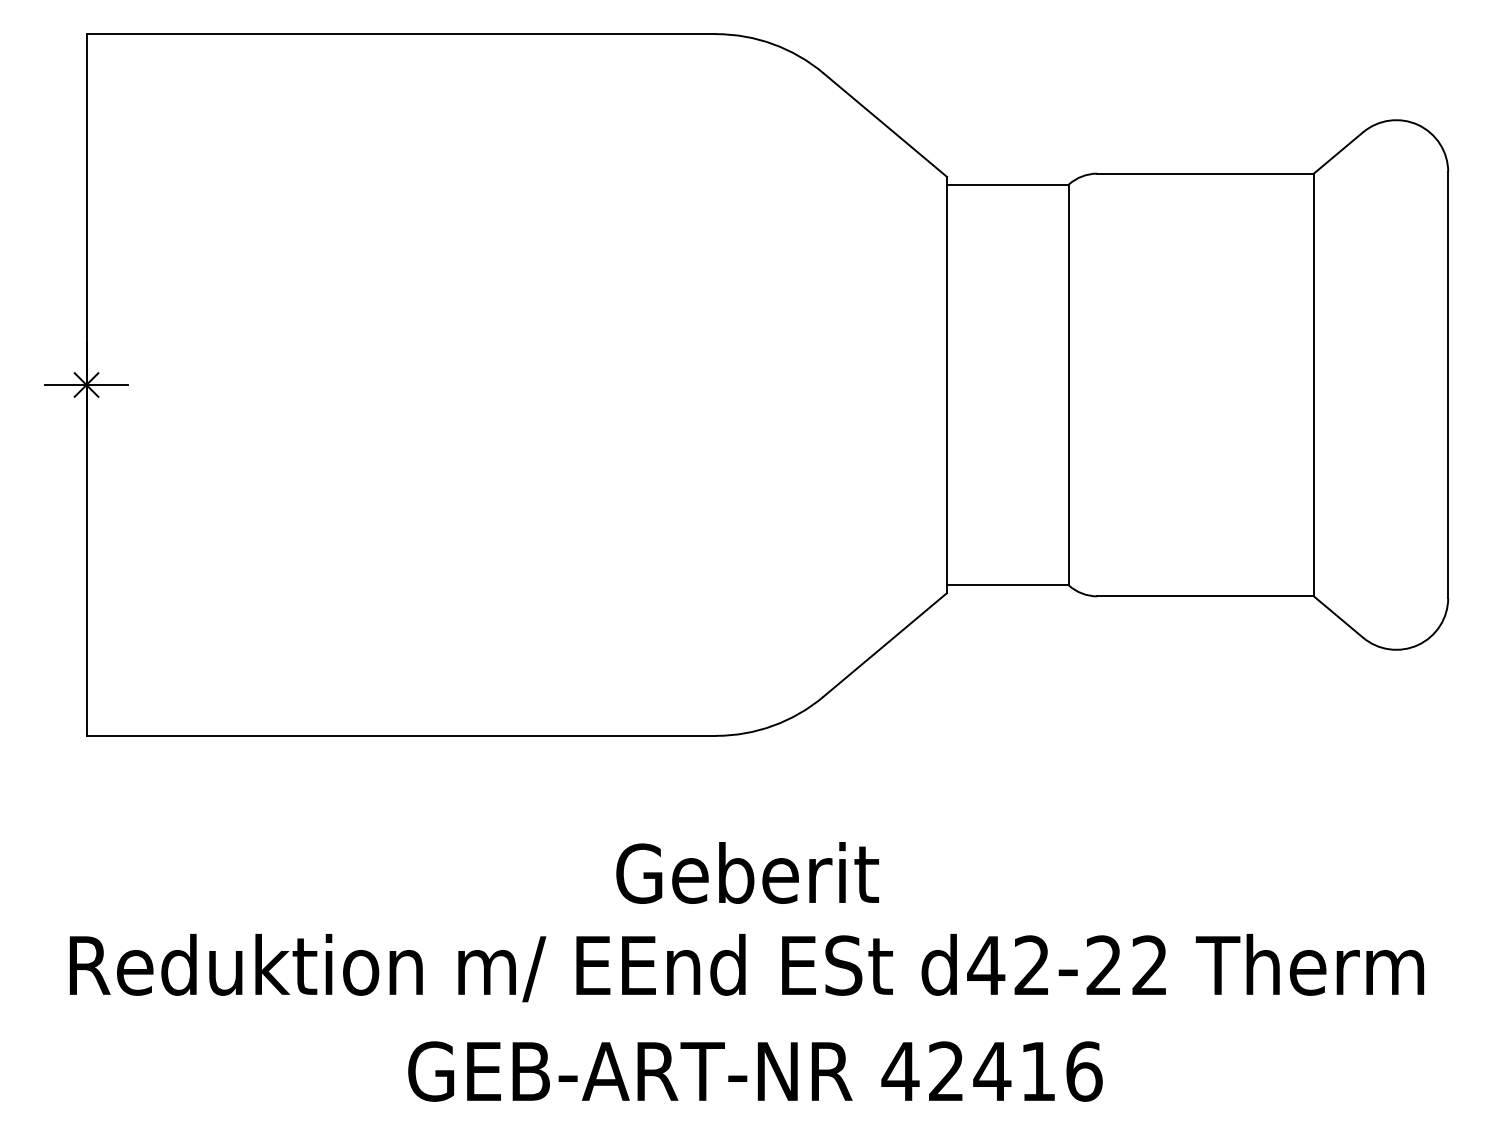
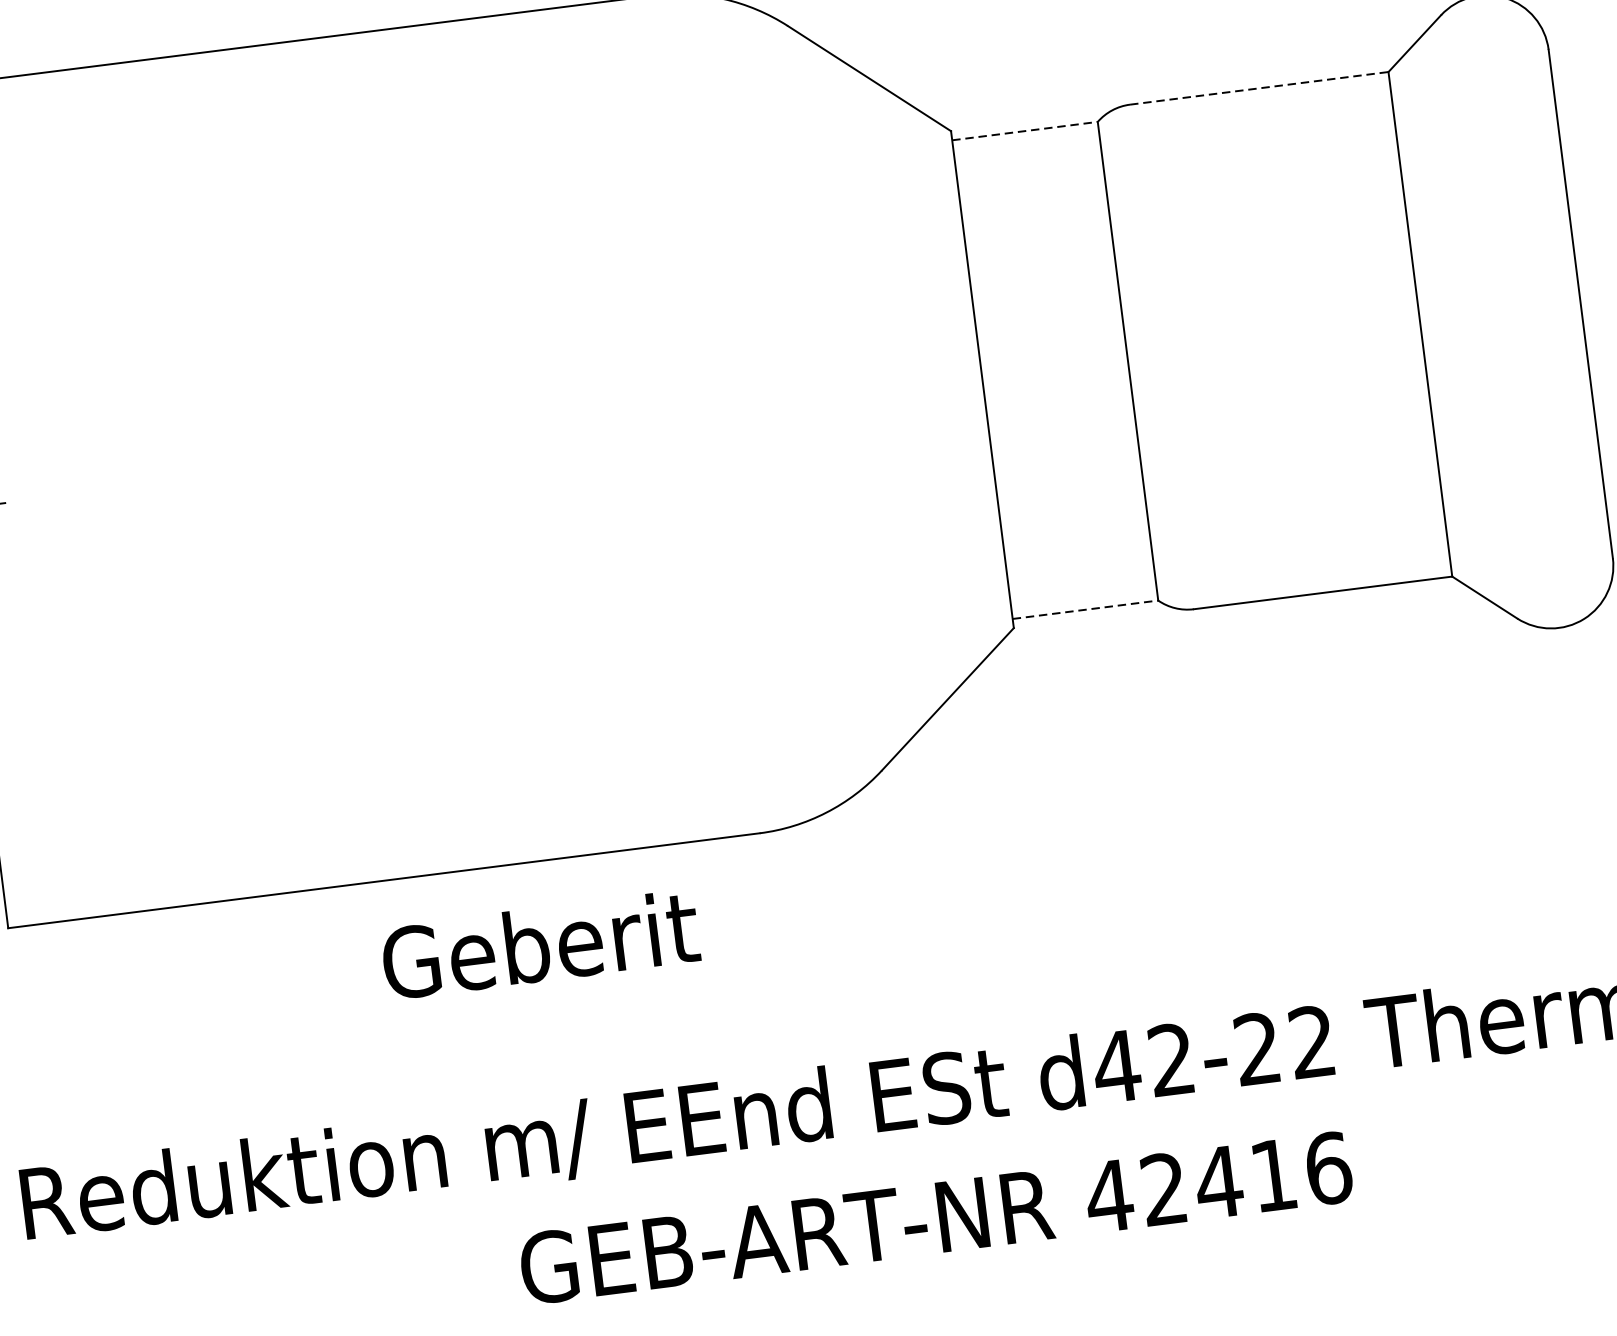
line: (1206, 173) -> (1260, 88), solid -> dashed
line: (1007, 184) -> (1024, 131), solid -> dashed
line: (1007, 585) -> (1084, 609), solid -> dashed
text: (747, 872) -> (540, 944), moved
text: (755, 1071) -> (936, 1218), moved

